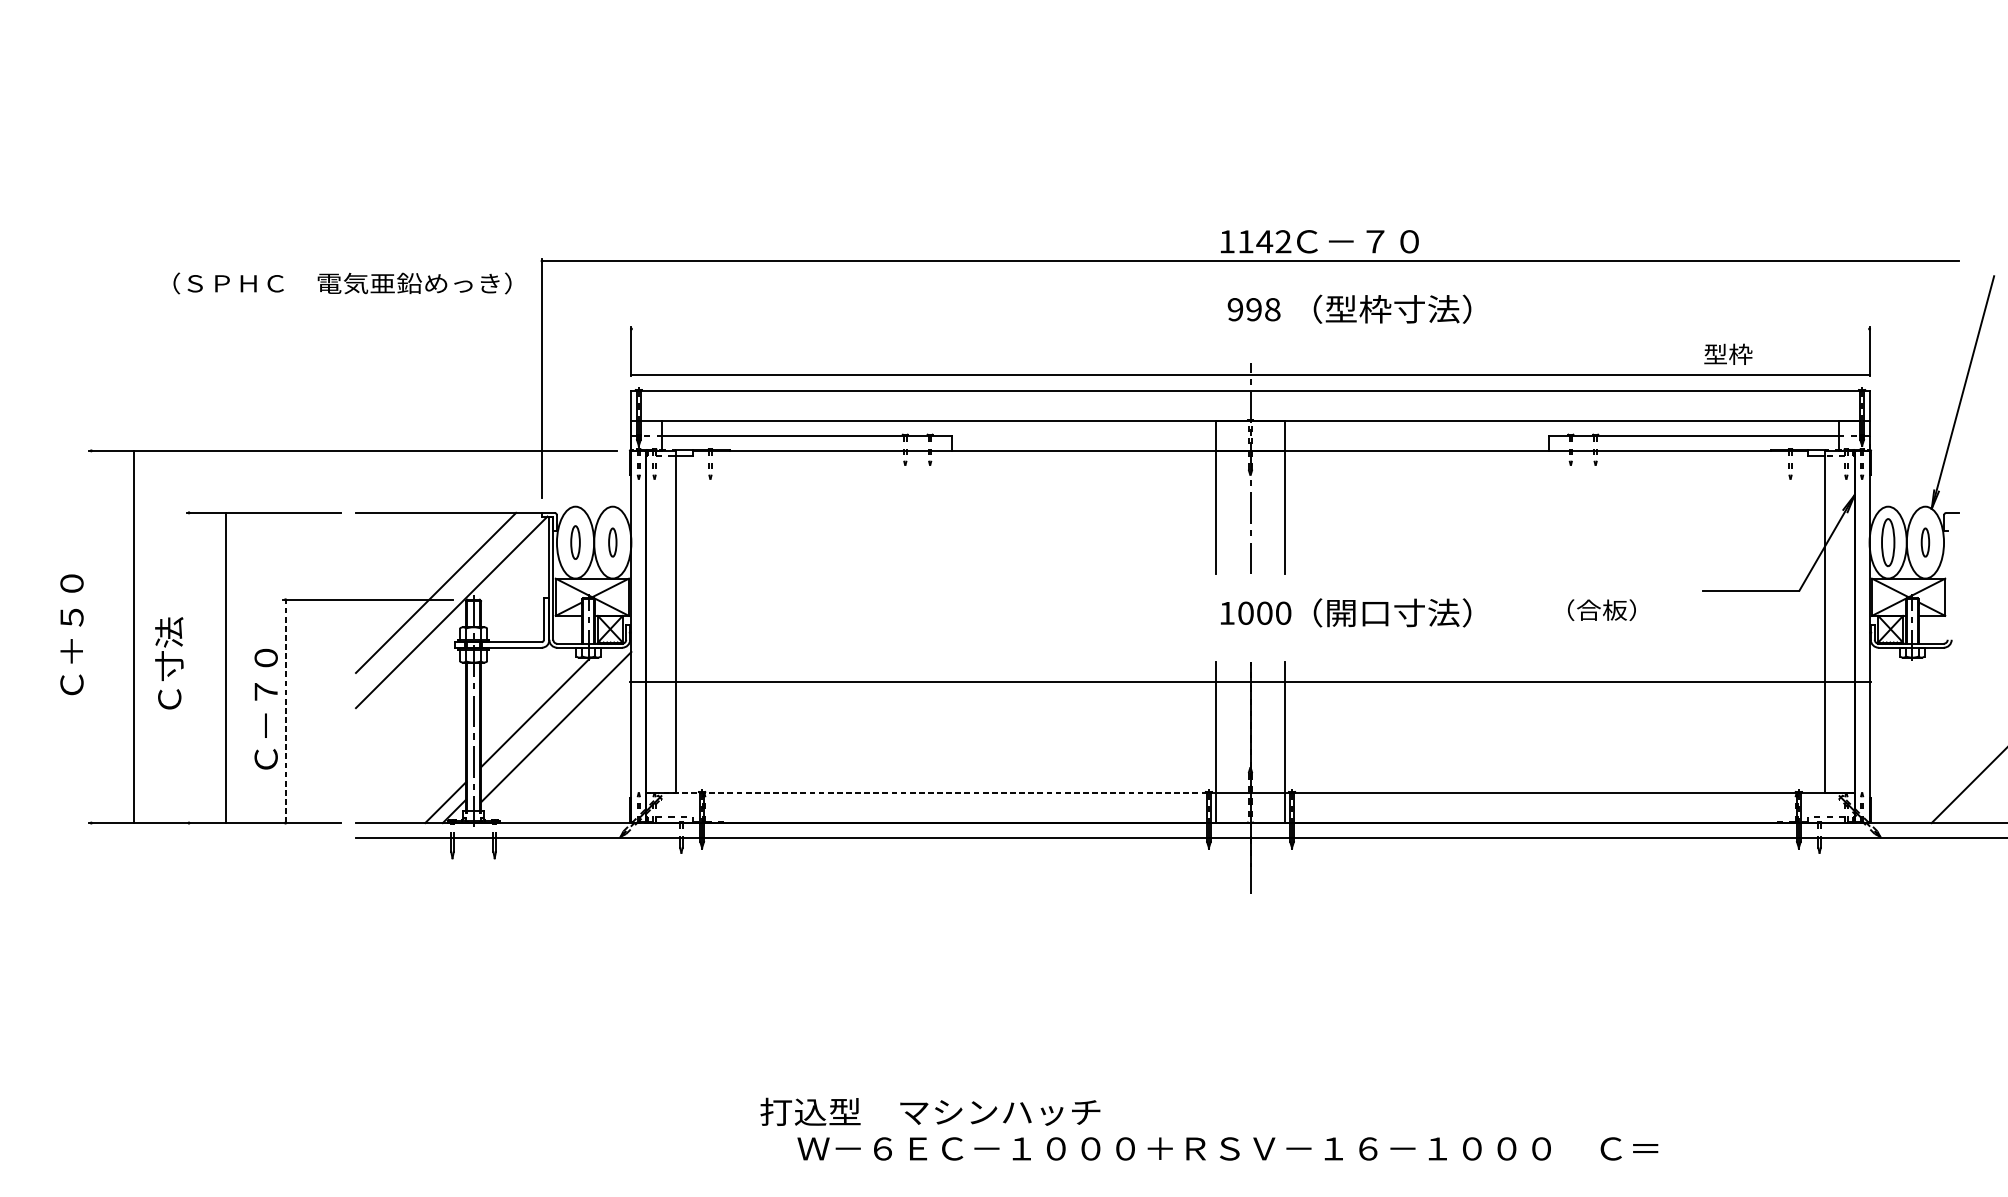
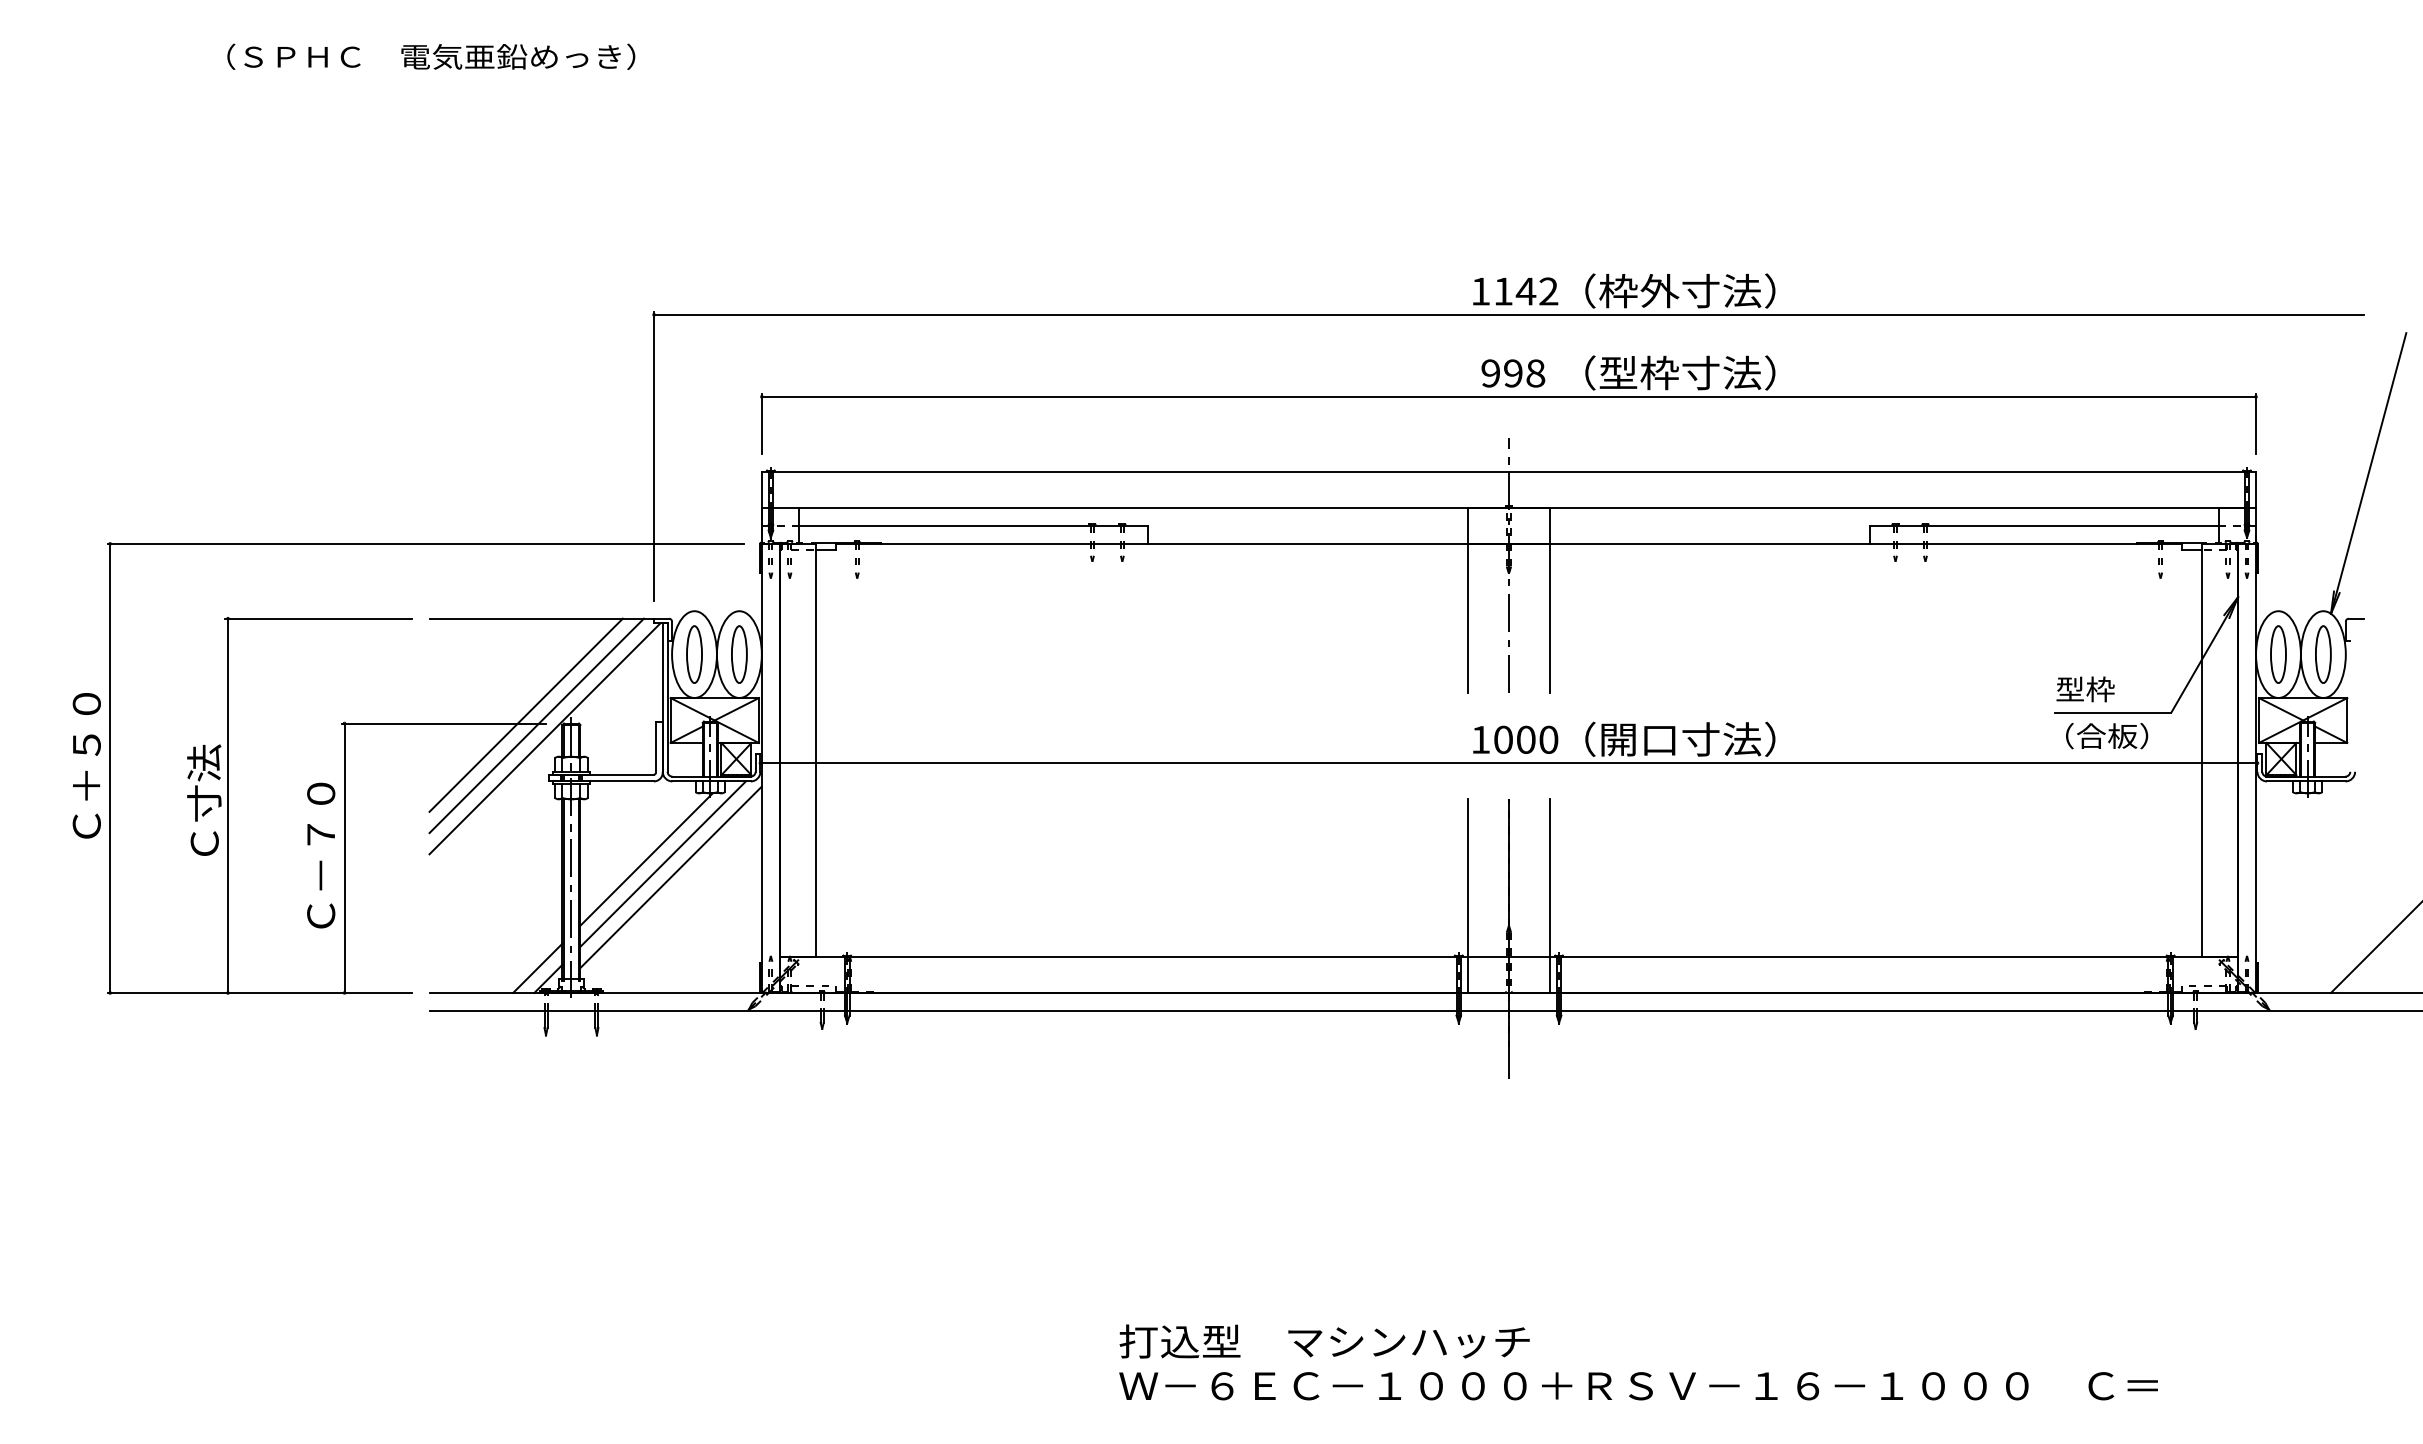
text: (1384, 240) -> (1670, 290), Ｃ－７０ -> （枠外寸法）
text: (342, 283) -> (431, 56), moved
text: (1728, 354) -> (2085, 689), moved
line: (1250, 375) -> (1508, 396), moved
part: (575, 542) -> (694, 654), size x1.43
part: (612, 542) -> (739, 654), size x1.67
part: (1925, 542) -> (2323, 654), size x1.67
line: (444, 601) -> (536, 725), added
text: (1602, 610) -> (2107, 736), moved
line: (134, 636) -> (110, 767), moved
line: (226, 667) -> (228, 805), moved
line: (1250, 681) -> (1508, 763), moved
line: (285, 711) -> (344, 858), dashed -> solid
line: (549, 715) -> (662, 863), added
line: (931, 793) -> (1123, 957), dashed -> solid
text: (930, 1111) -> (1324, 1341), moved
text: (1227, 1149) -> (1638, 1386), moved

